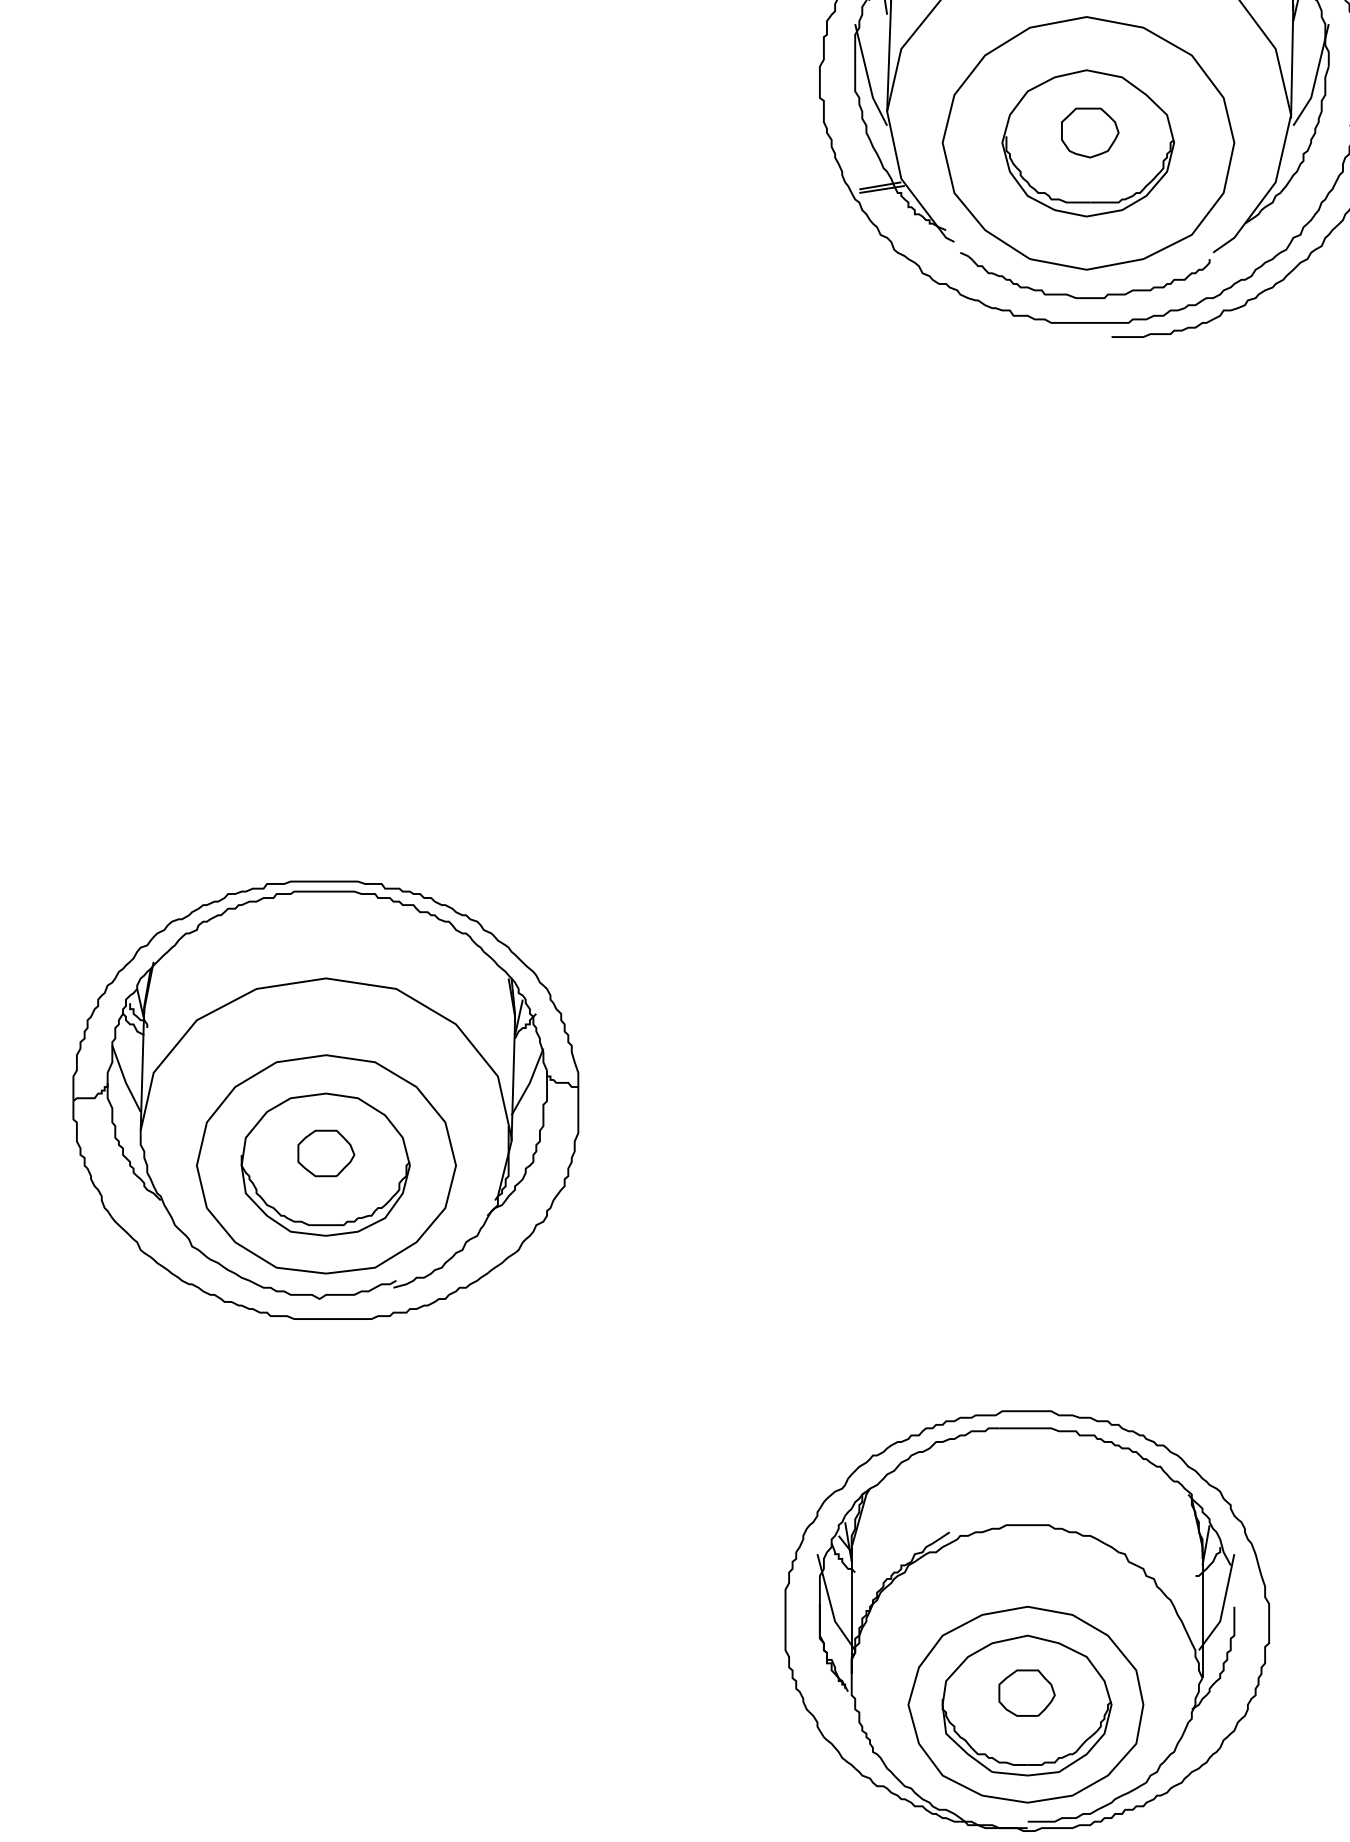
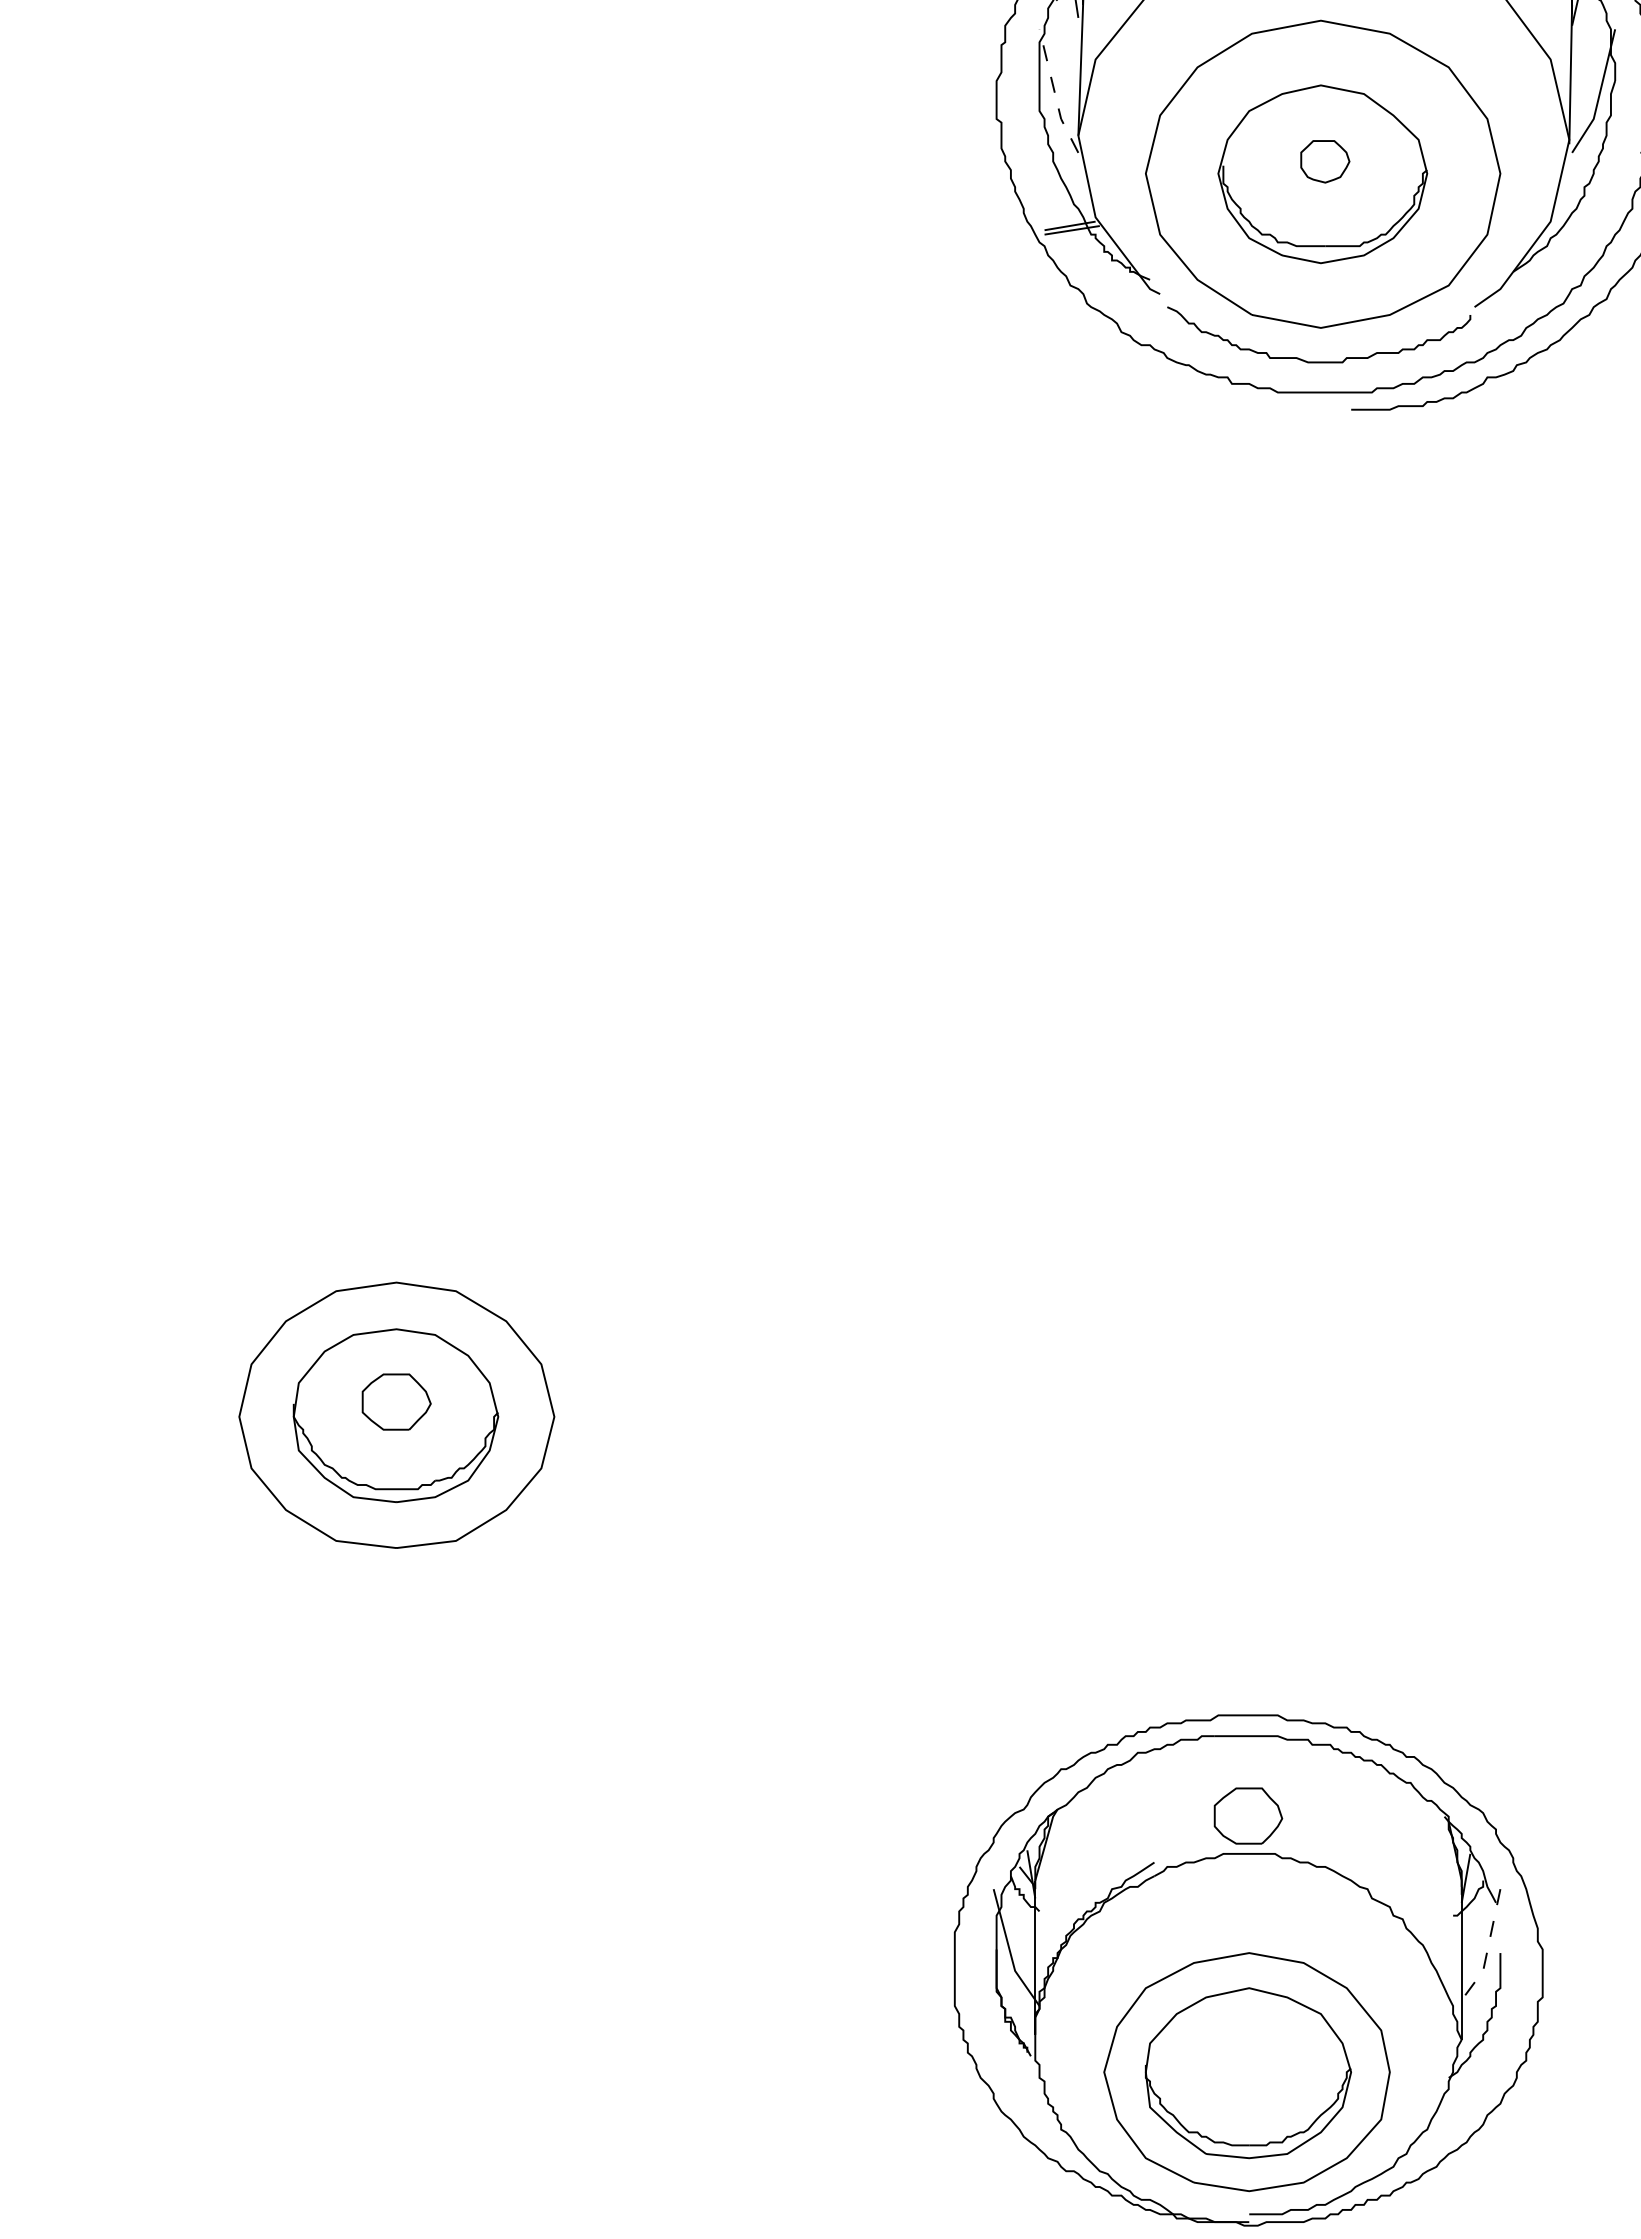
line: (867, 76) -> (1054, 93), solid -> dashed
part: (1090, 132) -> (1325, 161), size x0.7
part: (325, 1100) -> (395, 1337), removed
line: (1223, 1606) -> (1487, 1952), solid -> dashed
part: (1027, 1692) -> (1248, 1815), moved

